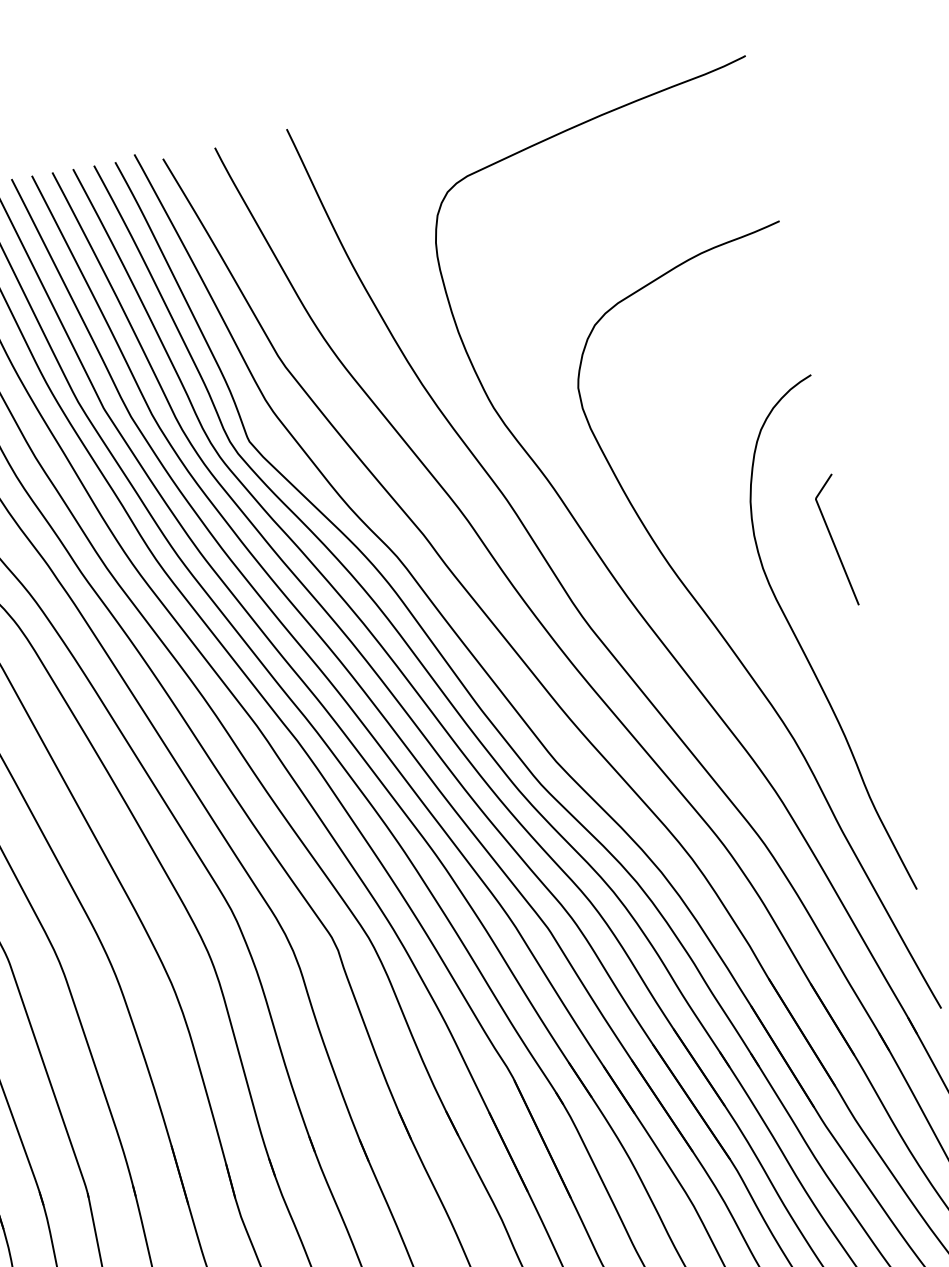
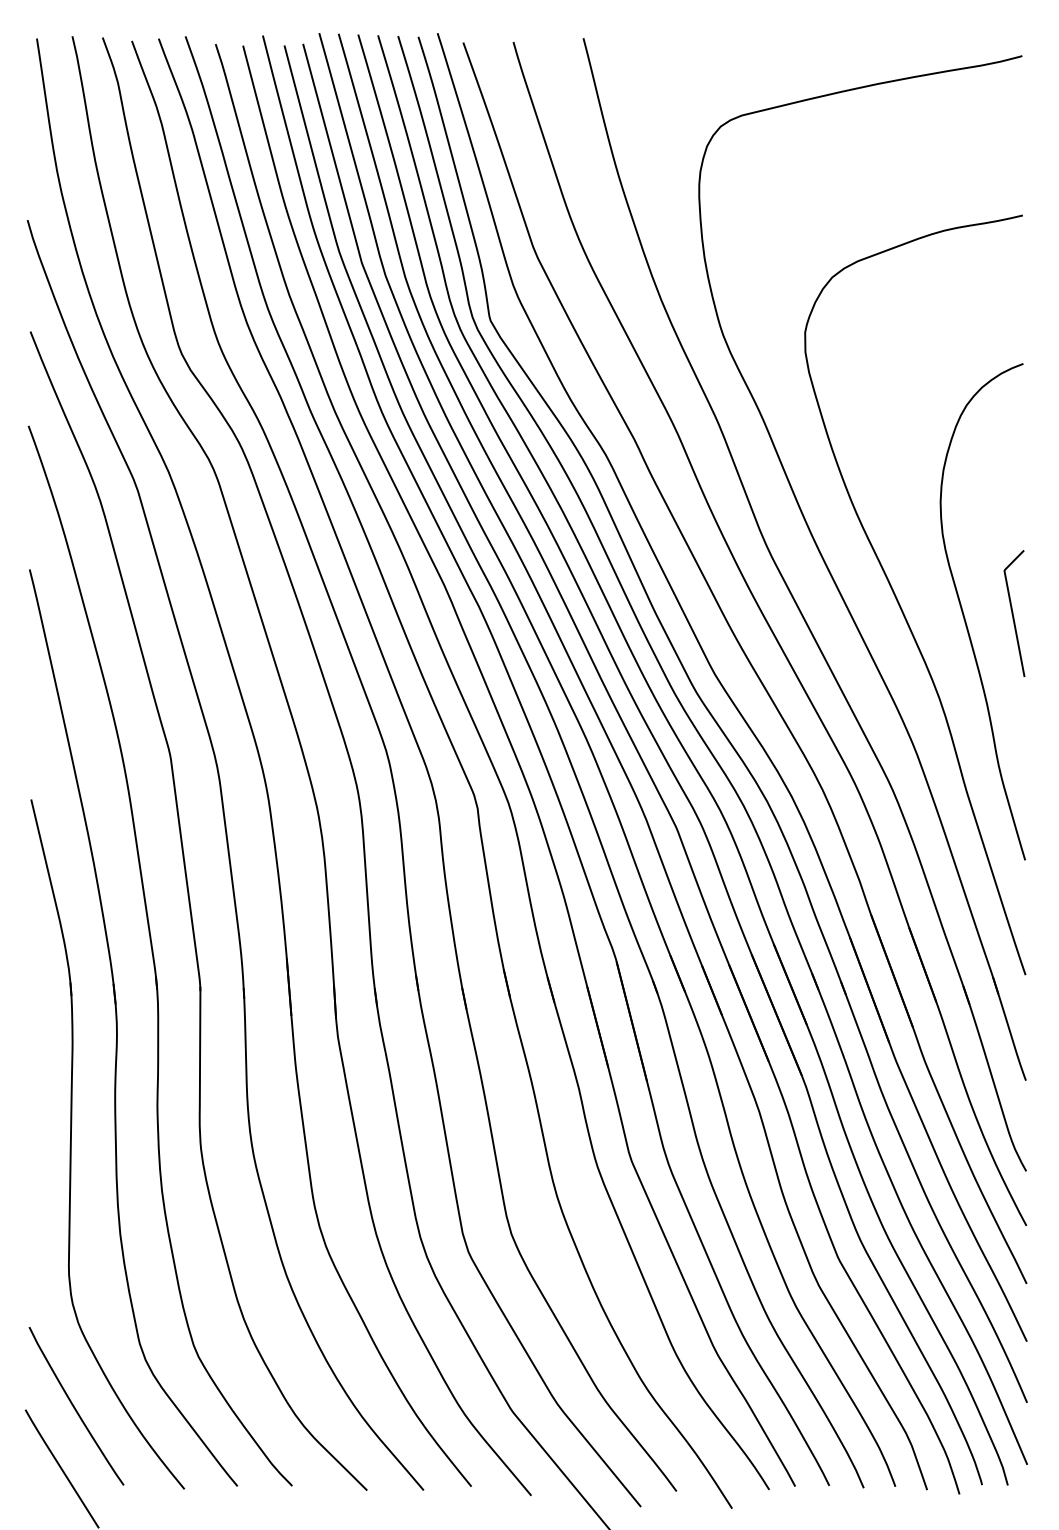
curve: (834, 541) -> (1013, 613), moved

